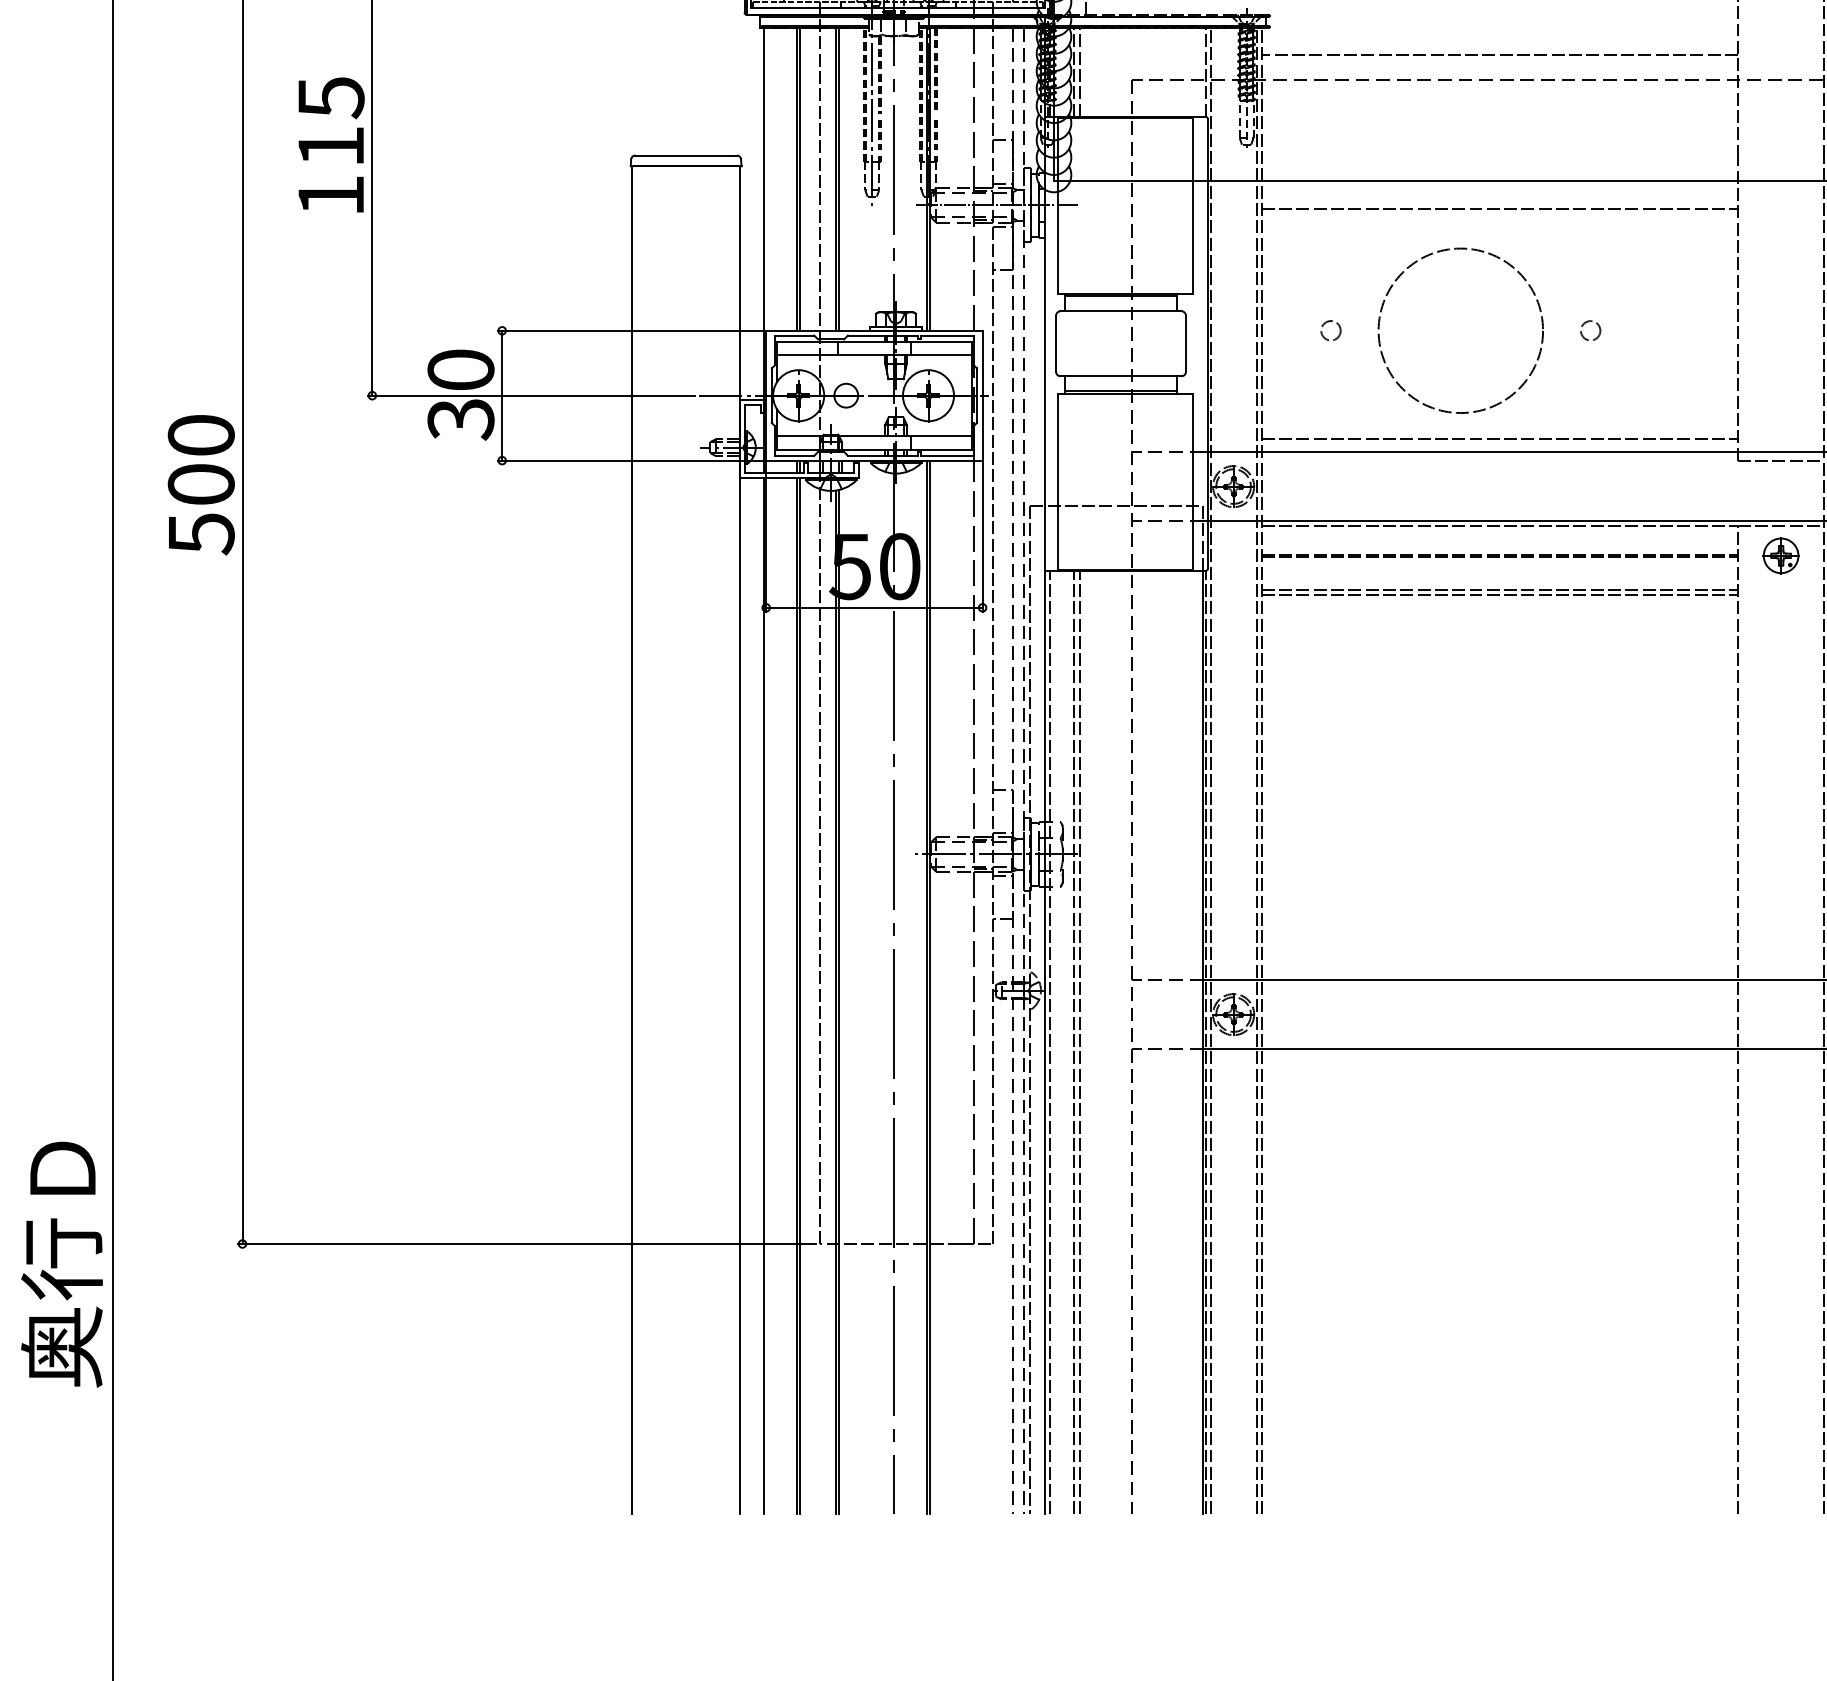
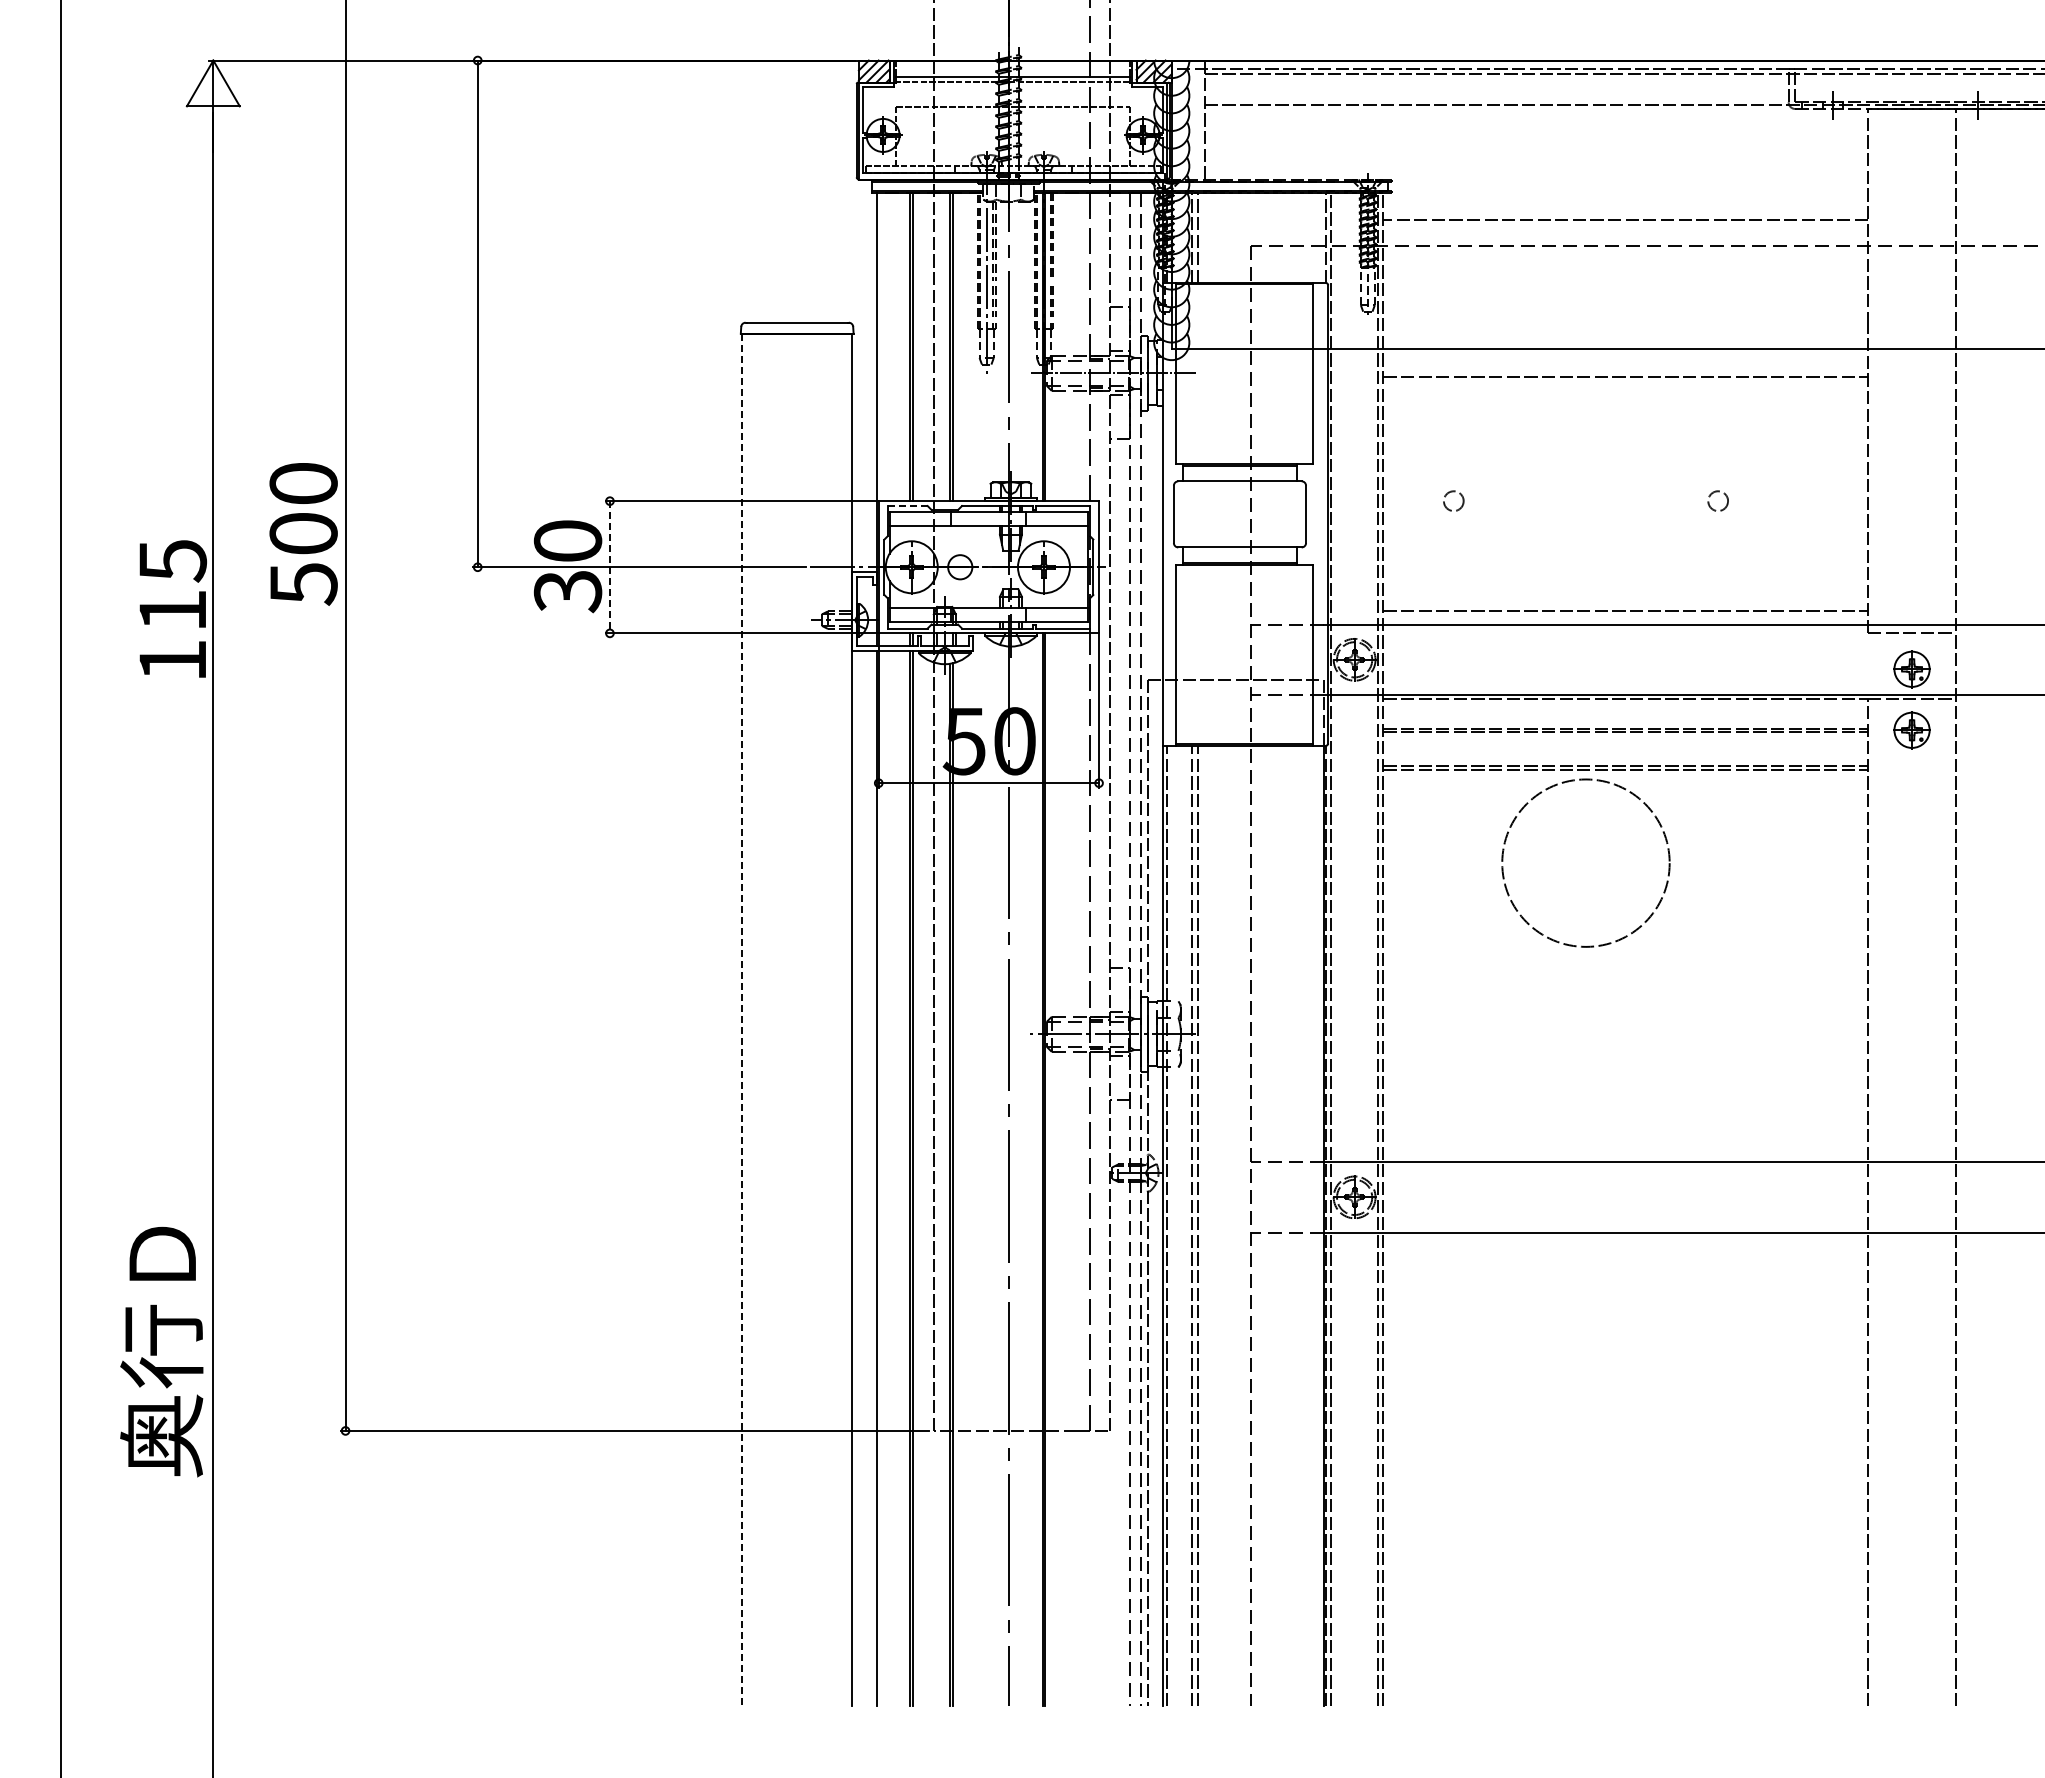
text: (330, 144) -> (172, 608), moved
circle: (1460, 330) -> (1585, 862), moved
line: (795, 336) -> (908, 506), solid -> dashed
line: (501, 395) -> (609, 567), solid -> dashed
text: (201, 485) -> (303, 534), moved
part: (1780, 496) -> (1911, 669), added
line: (632, 840) -> (742, 1020), solid -> dashed
text: (61, 1264) -> (161, 1351), moved

